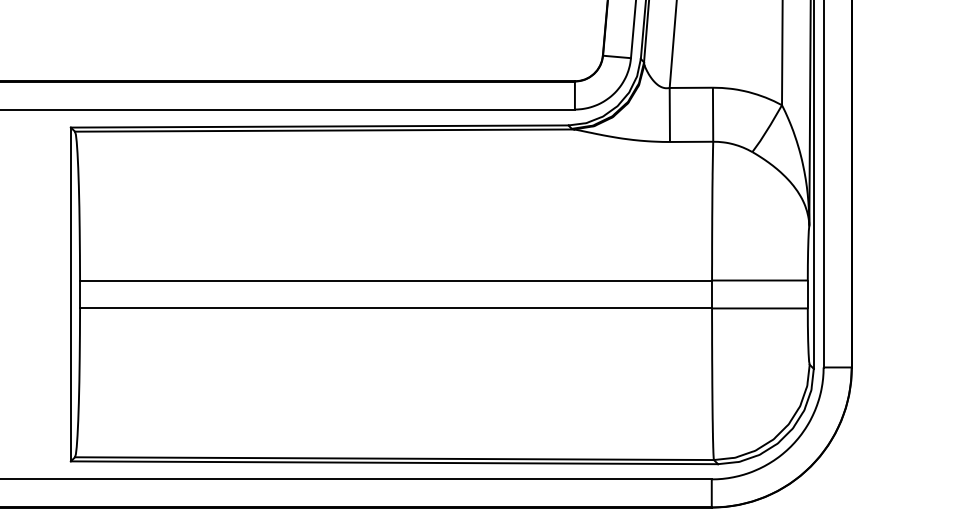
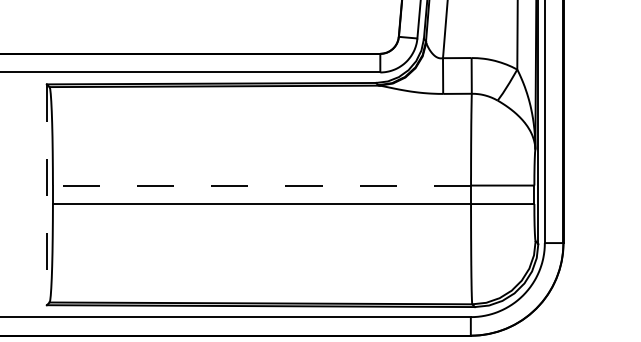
line: (395, 280) -> (261, 185), solid -> dashed
line: (70, 295) -> (46, 195), solid -> dashed

